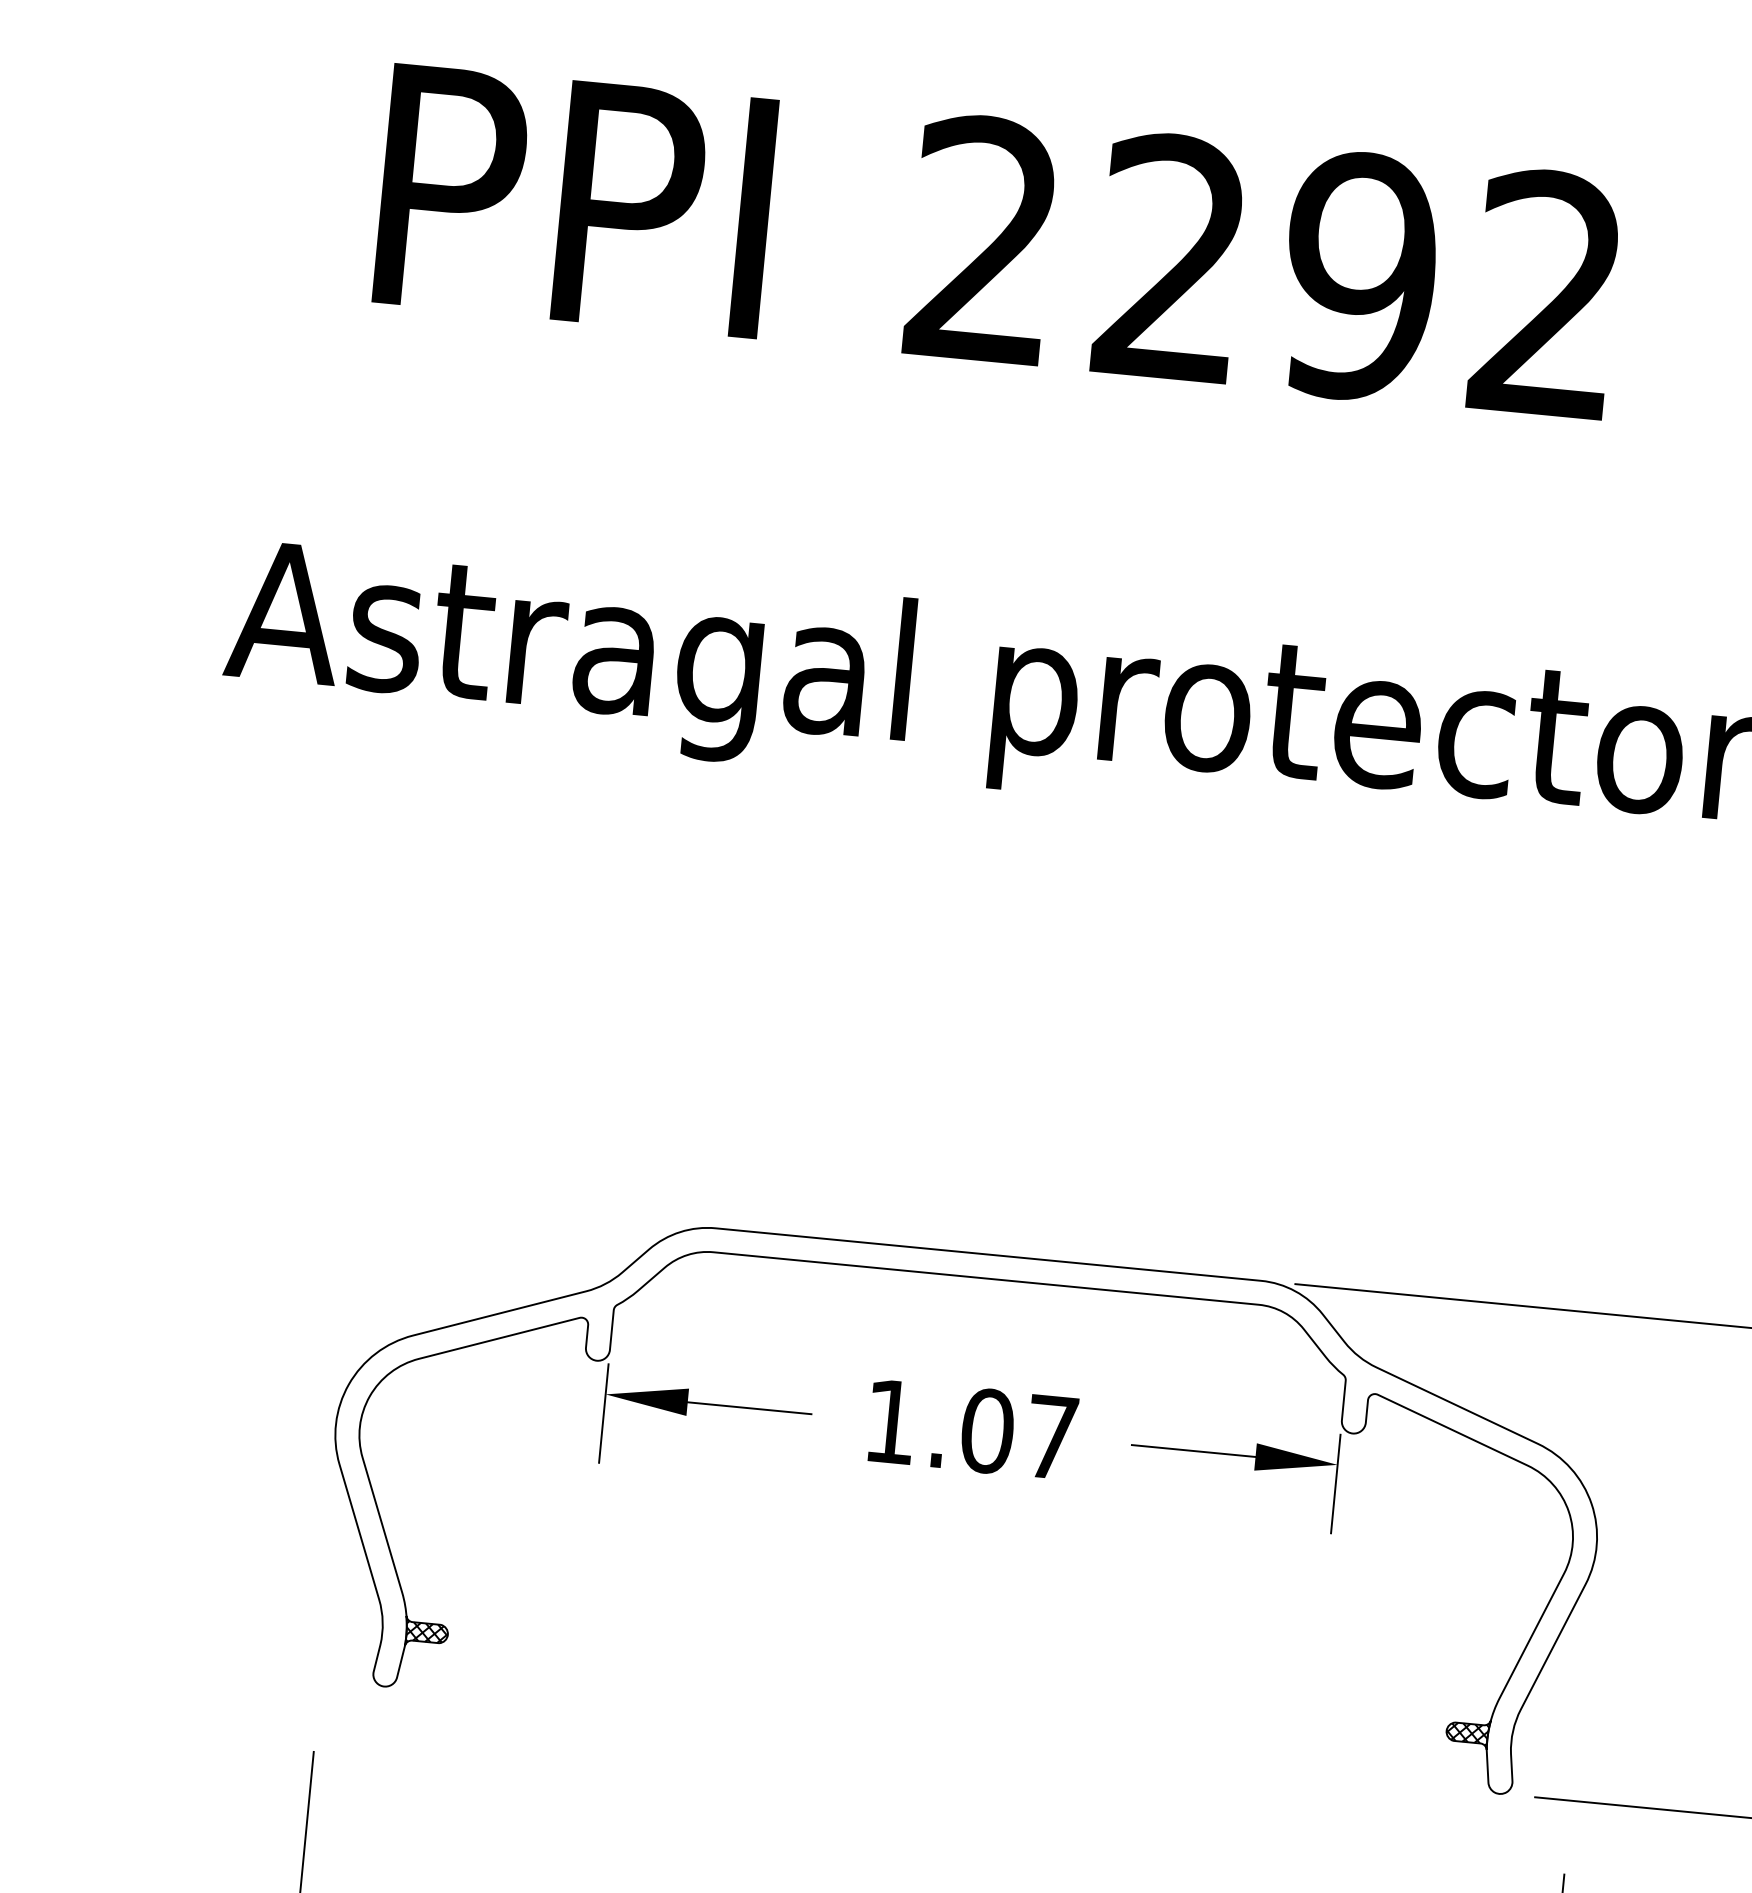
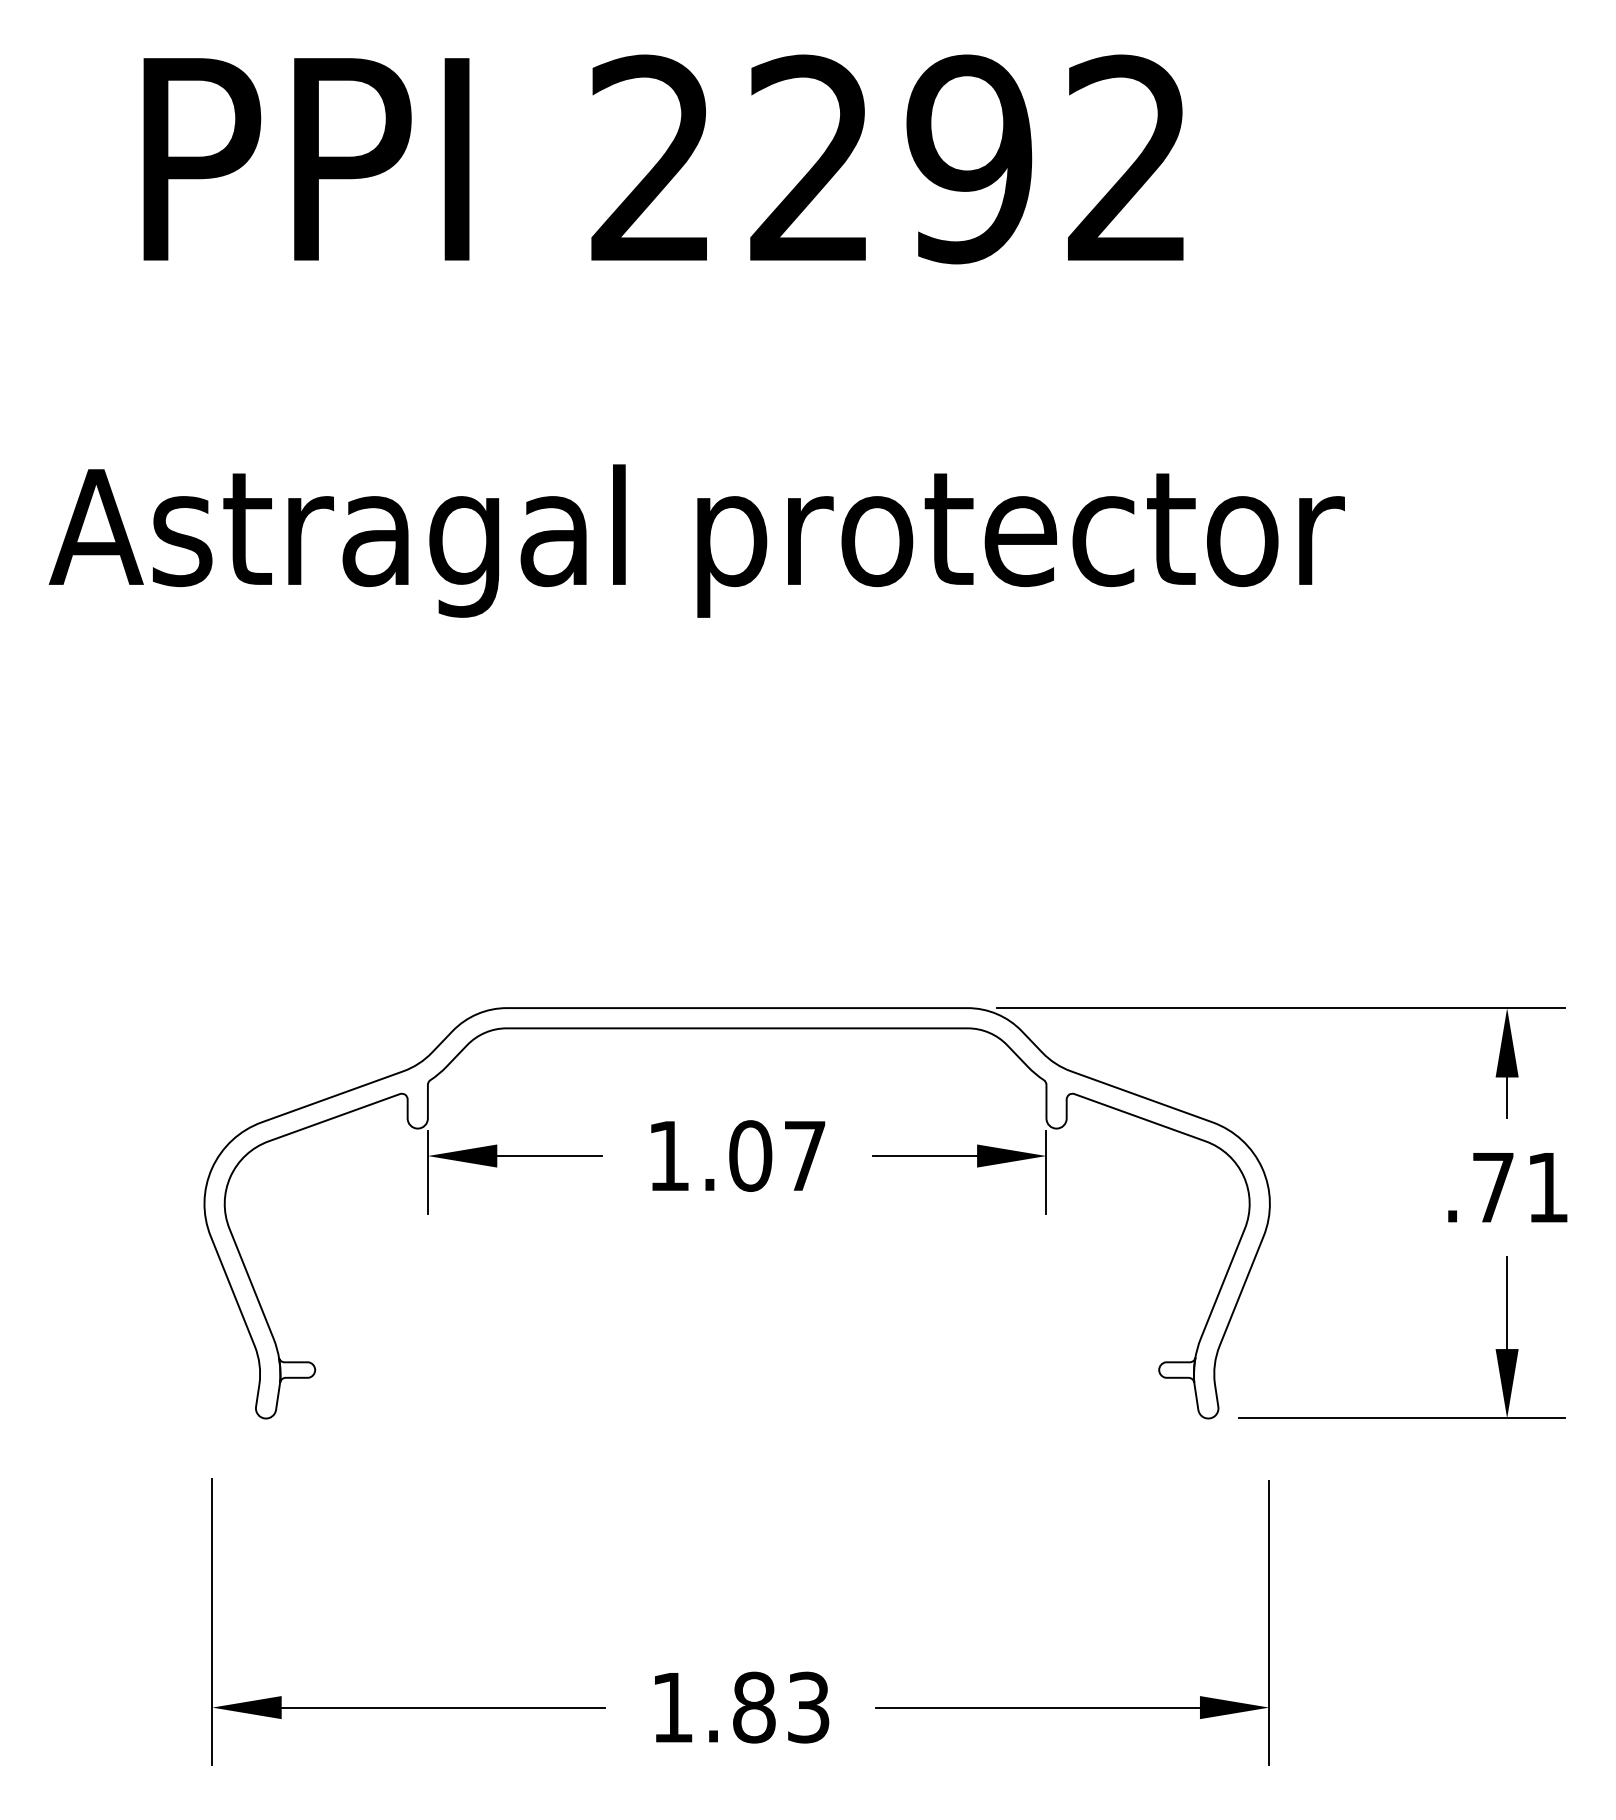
hatch: (426, 1633) -> (297, 1370), removed
hatch: (1467, 1733) -> (1176, 1370), removed

